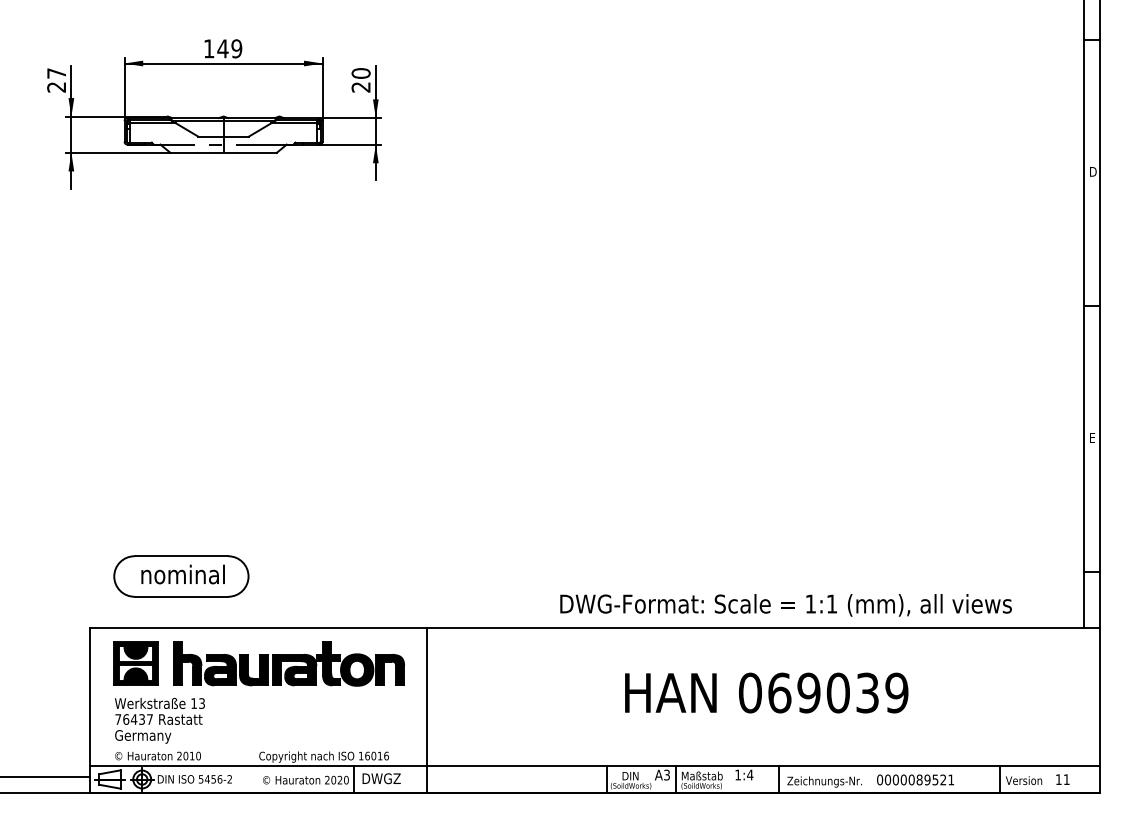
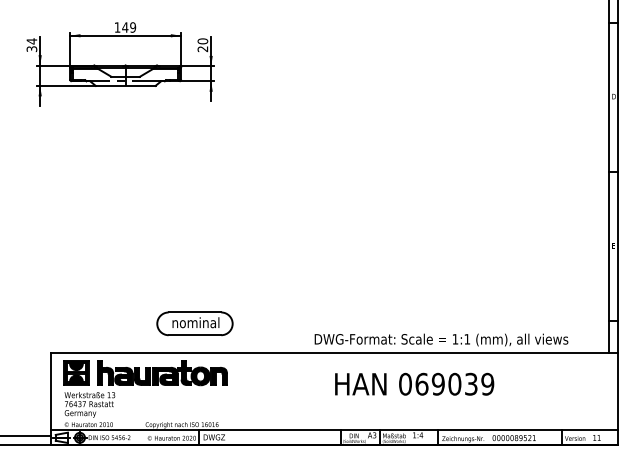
text: (55, 79) -> (31, 44), 27 -> 34
part: (180, 575) -> (194, 323), moved
text: (766, 691) -> (414, 383), moved
line: (428, 709) -> (240, 398), removed

